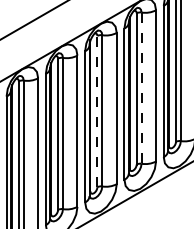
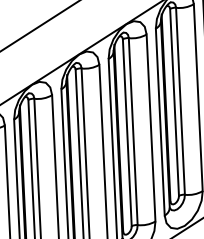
line: (141, 88) -> (180, 101), dashed -> solid
line: (97, 111) -> (127, 132), dashed -> solid

